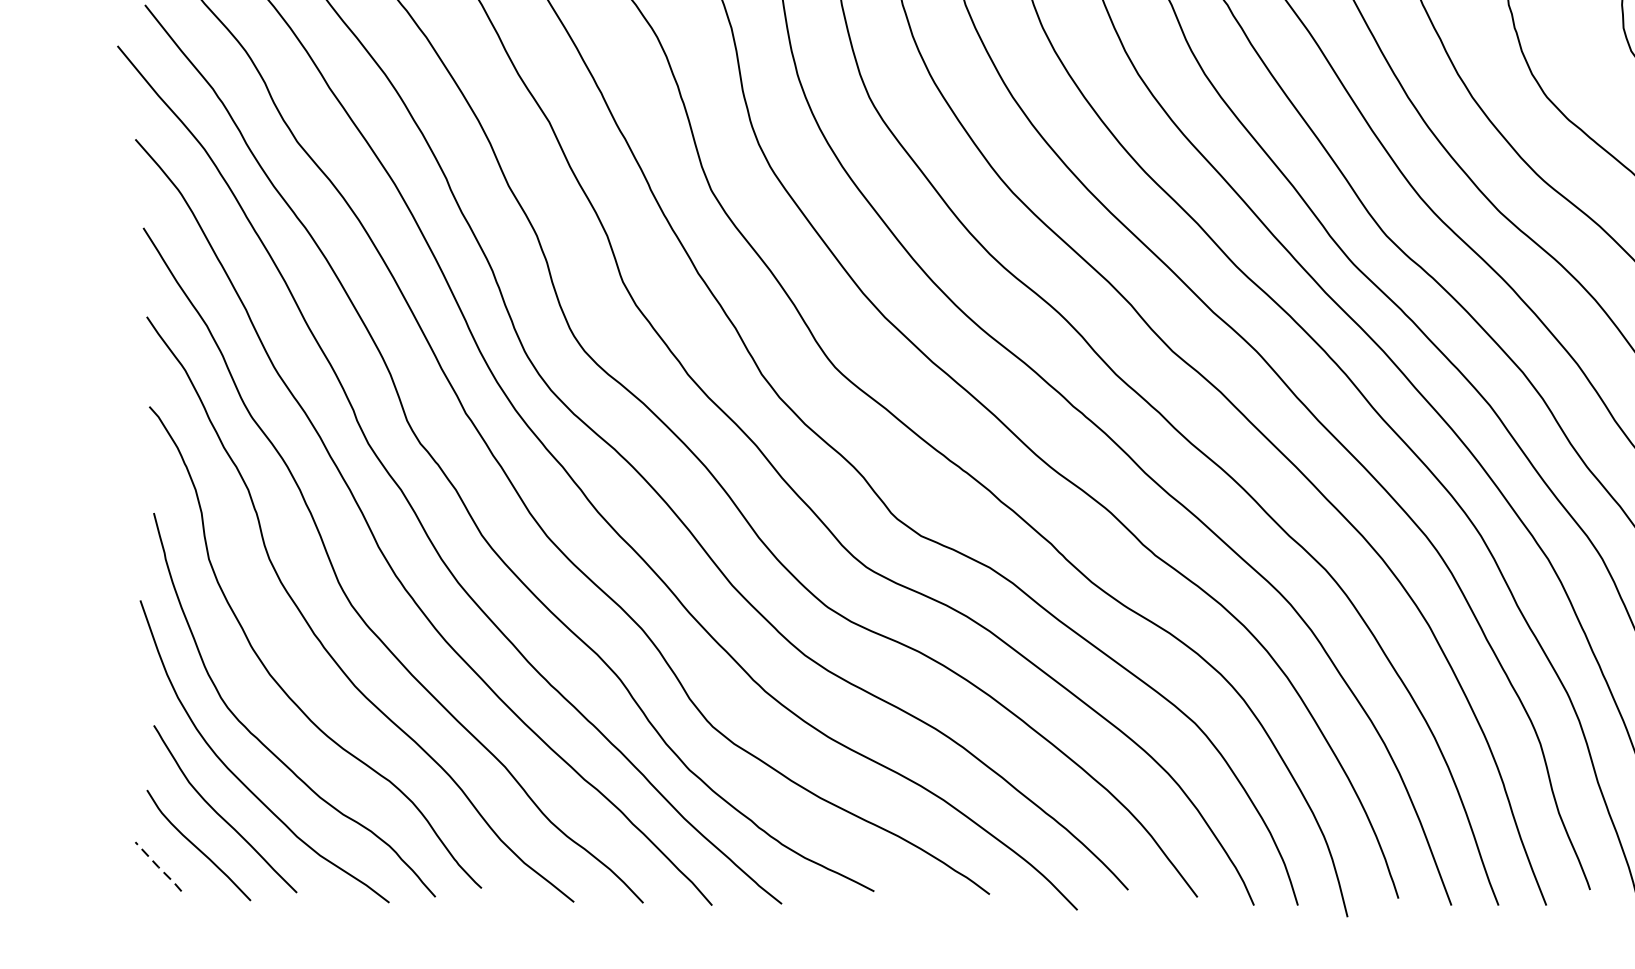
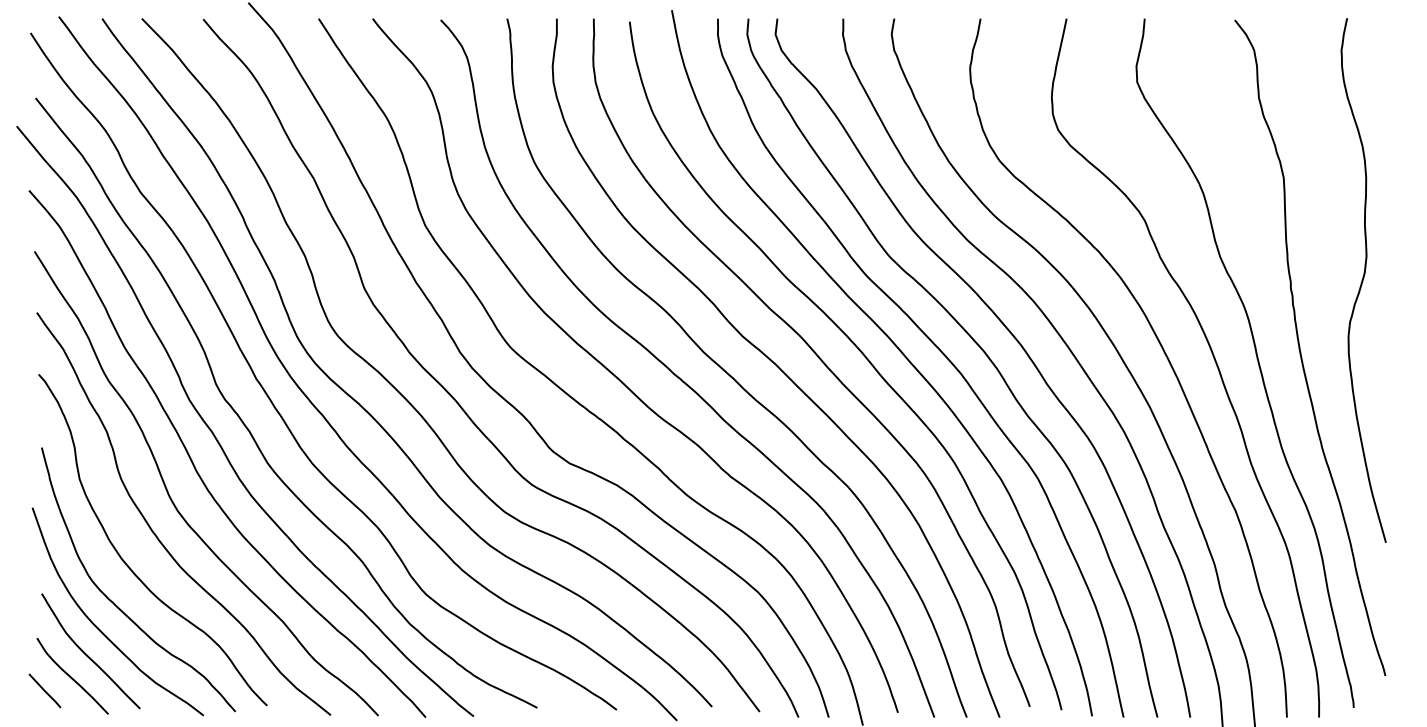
line: (157, 867) -> (44, 691), dashed -> solid

